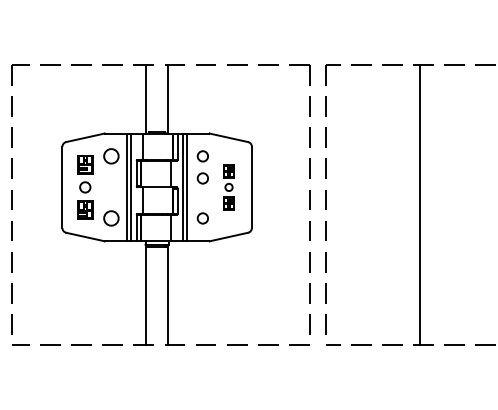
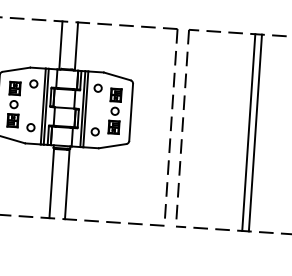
circle: (111, 156) -> (33, 84), size x0.71
circle: (202, 178) -> (96, 103), removed
part: (228, 187) -> (114, 111), size x1.43
line: (429, 204) -> (255, 132), added
circle: (111, 218) -> (31, 127), size x0.71

